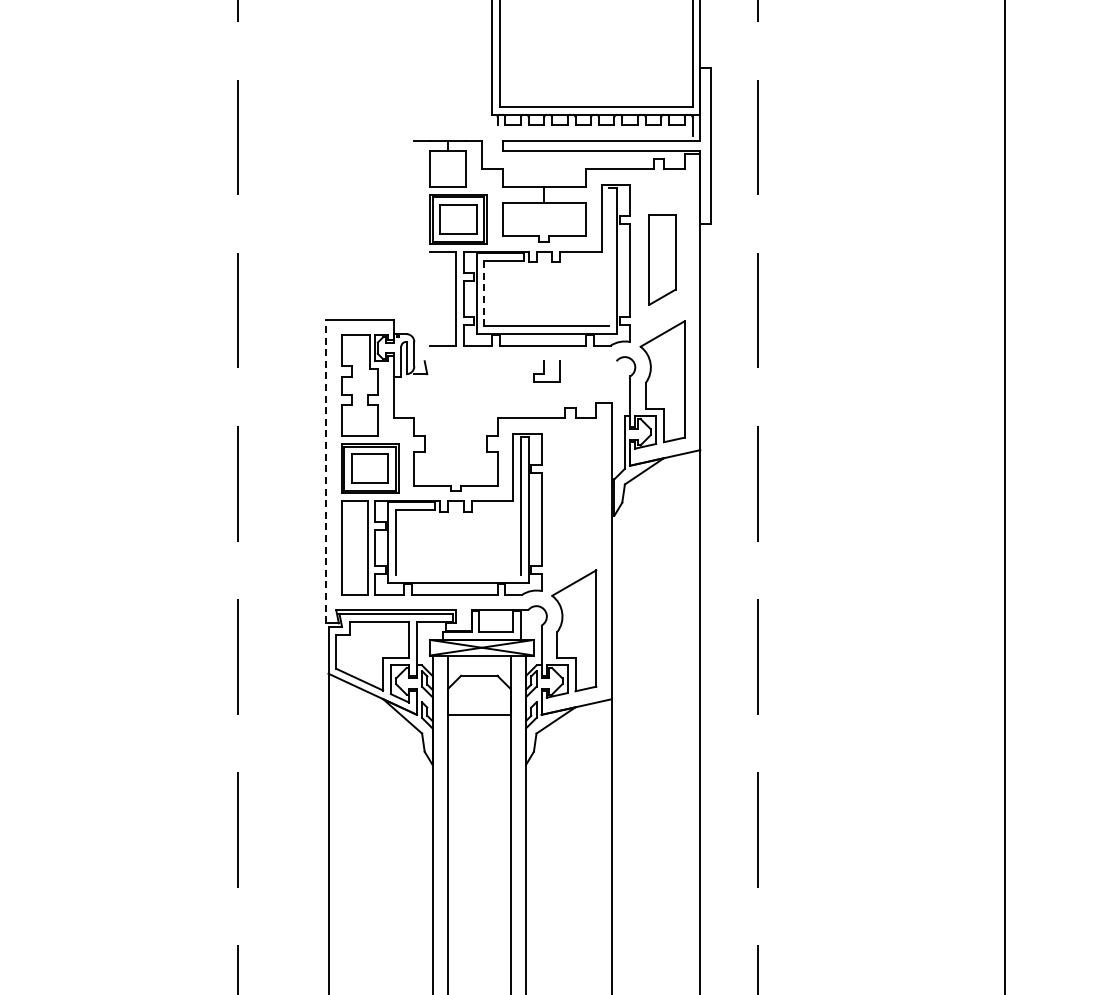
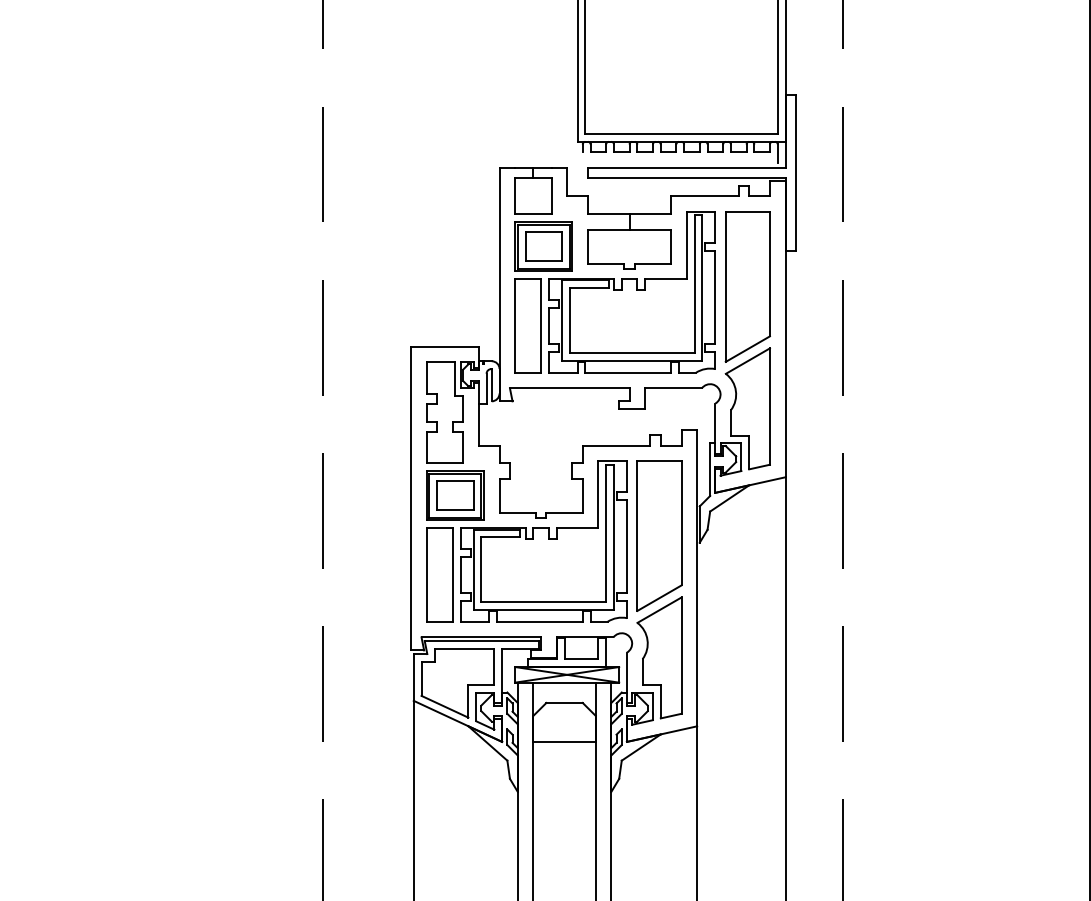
line: (414, 257) -> (499, 284), added
line: (609, 257) -> (694, 284), added
part: (662, 259) -> (747, 286), size x1.67
line: (484, 293) -> (569, 320), dashed -> solid
line: (429, 298) -> (514, 325), added
line: (484, 361) -> (569, 388), added
line: (587, 361) -> (672, 388), added
line: (325, 471) -> (410, 498), dashed -> solid
part: (574, 508) -> (659, 535), added
line: (458, 575) -> (543, 602), added

